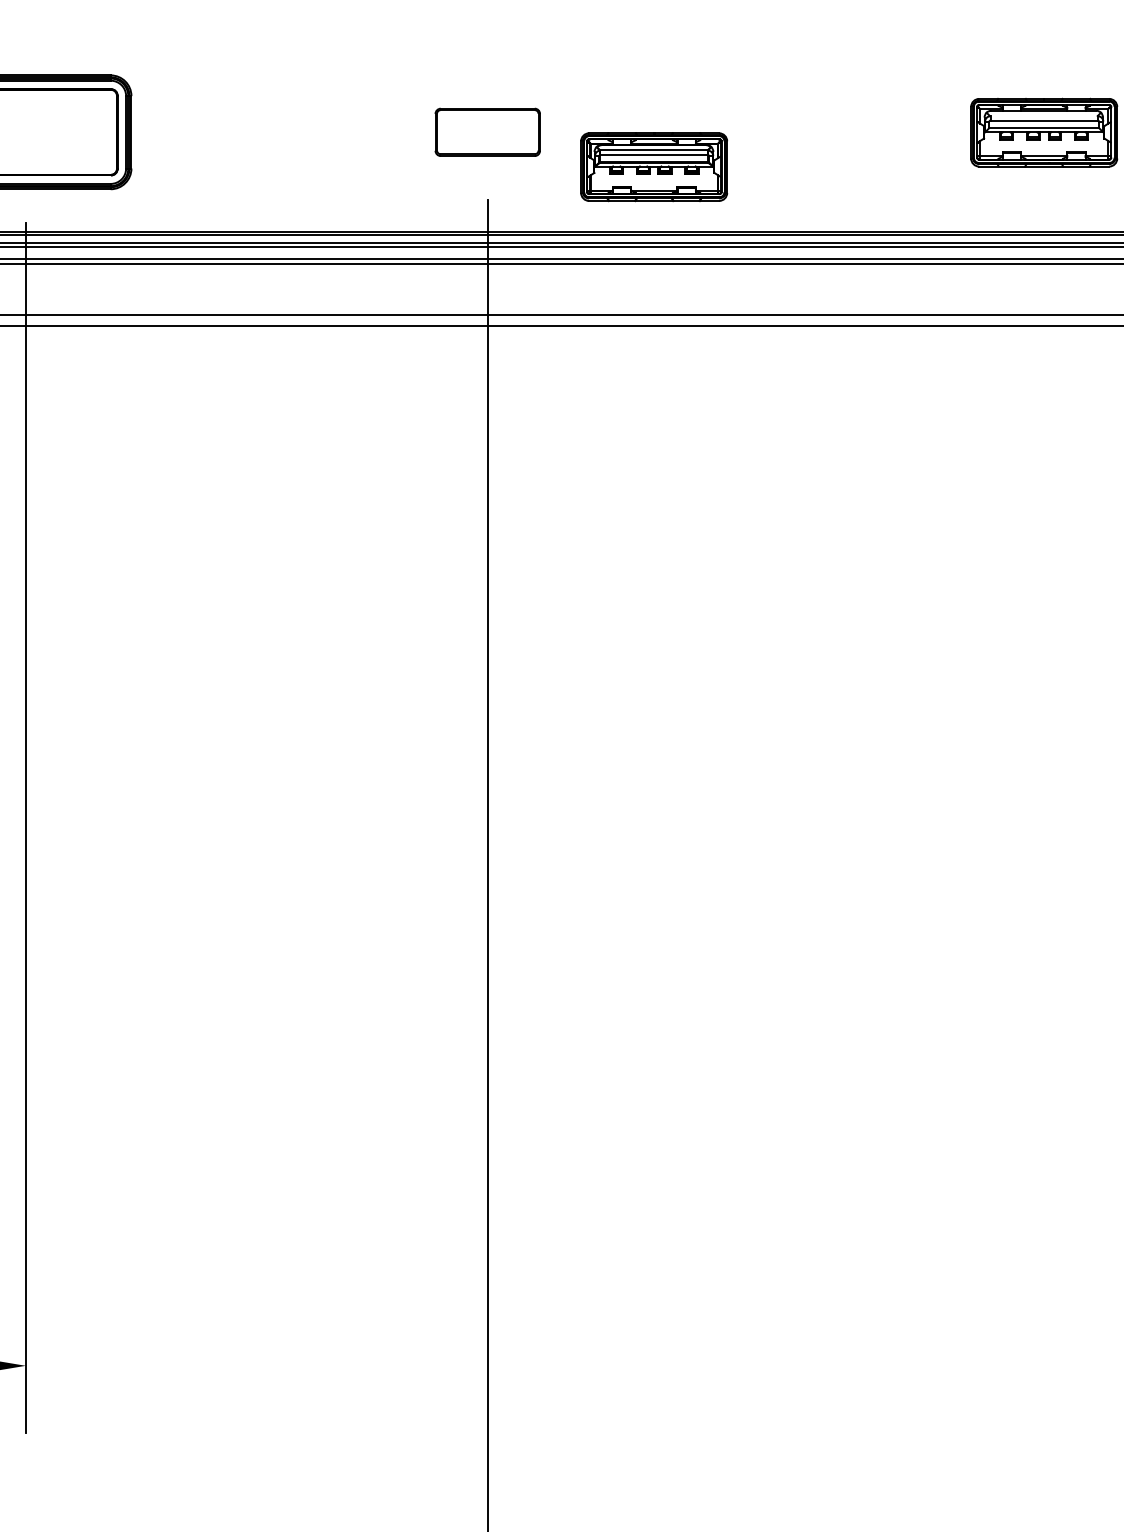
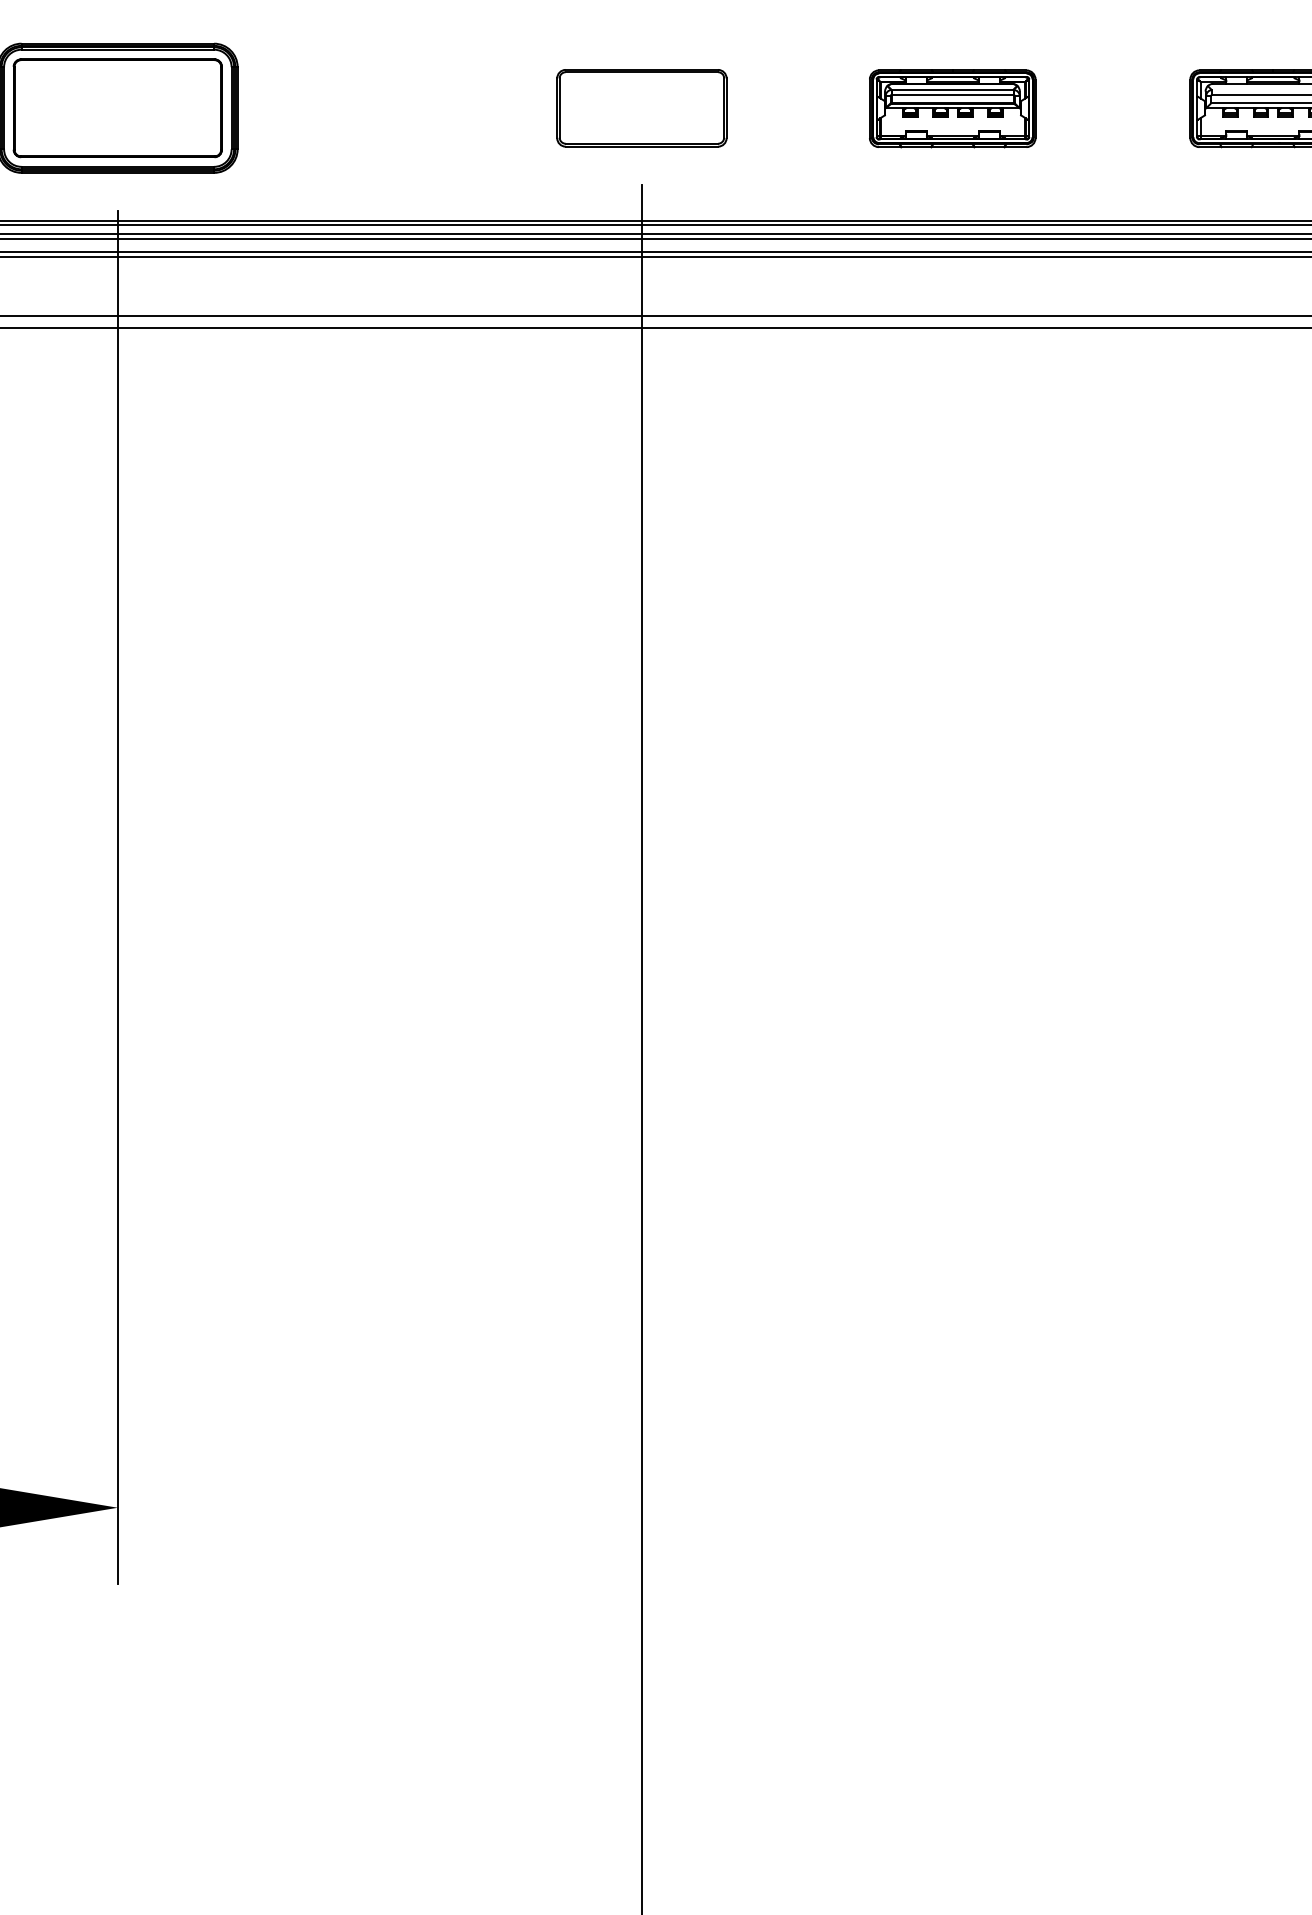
part: (487, 132) -> (641, 108), size x1.43
part: (653, 166) -> (952, 108), moved

